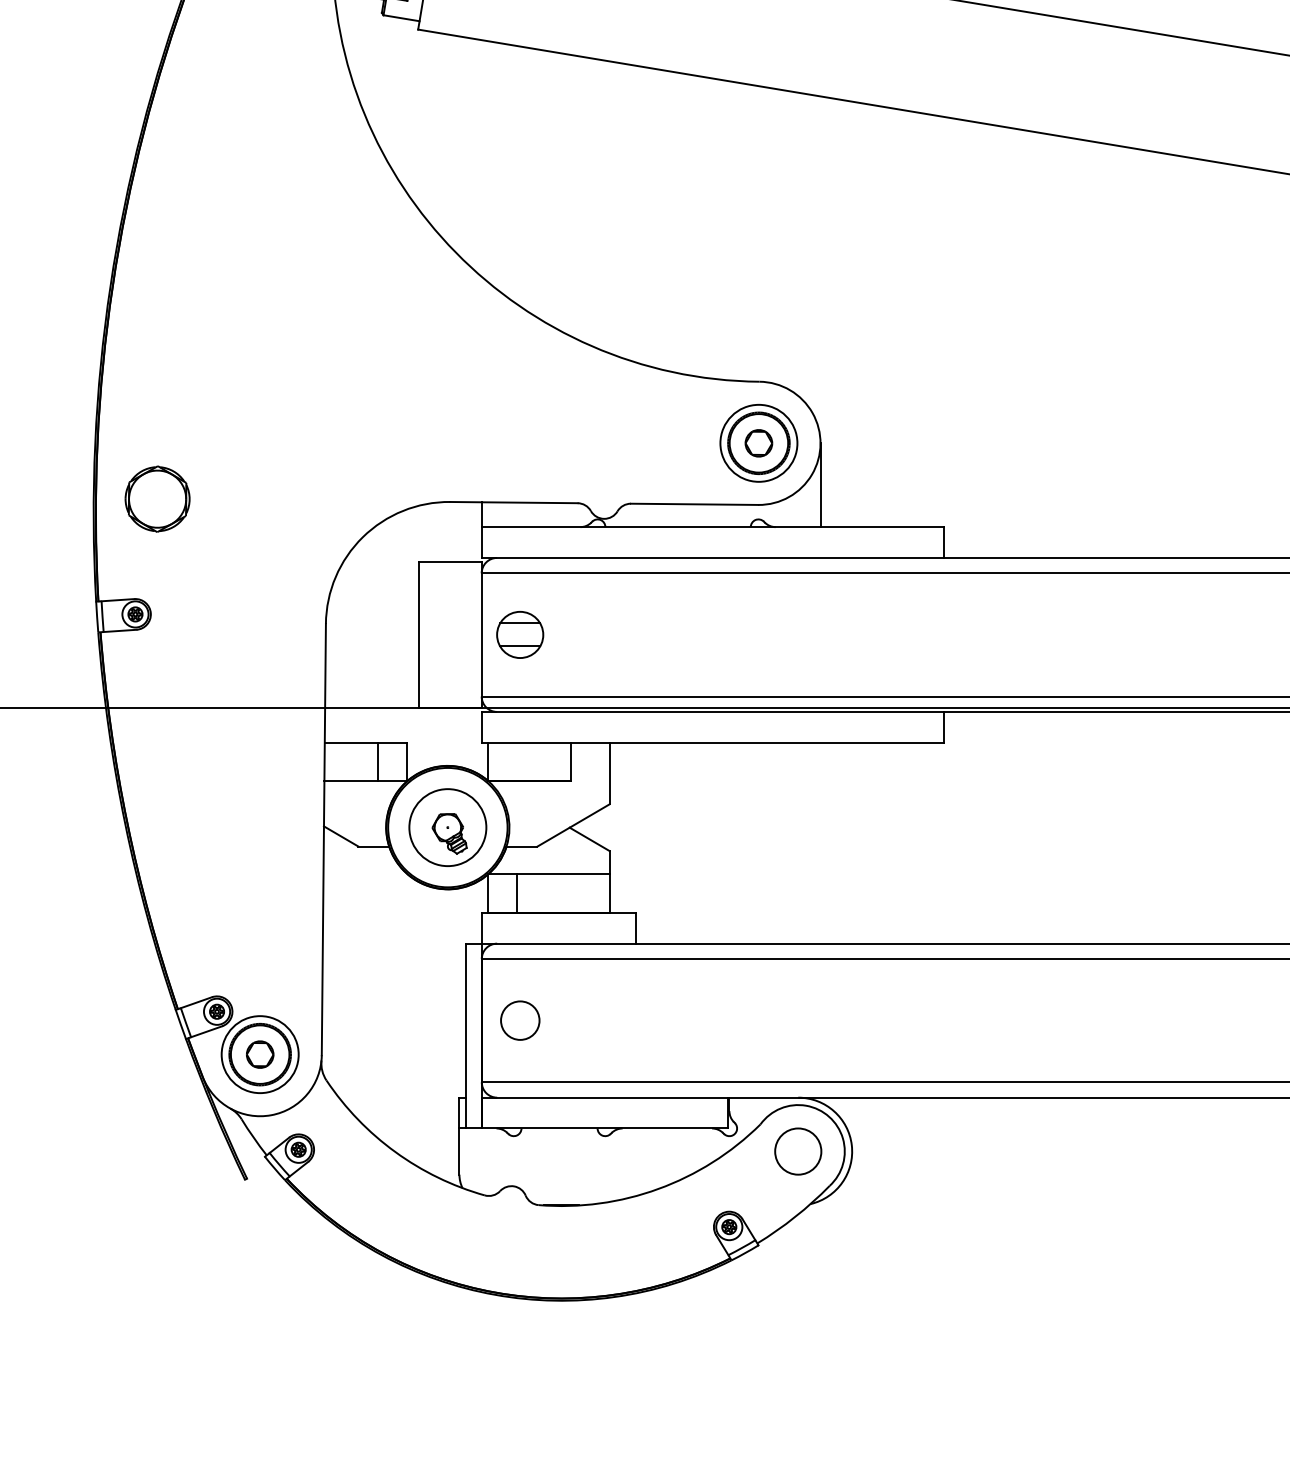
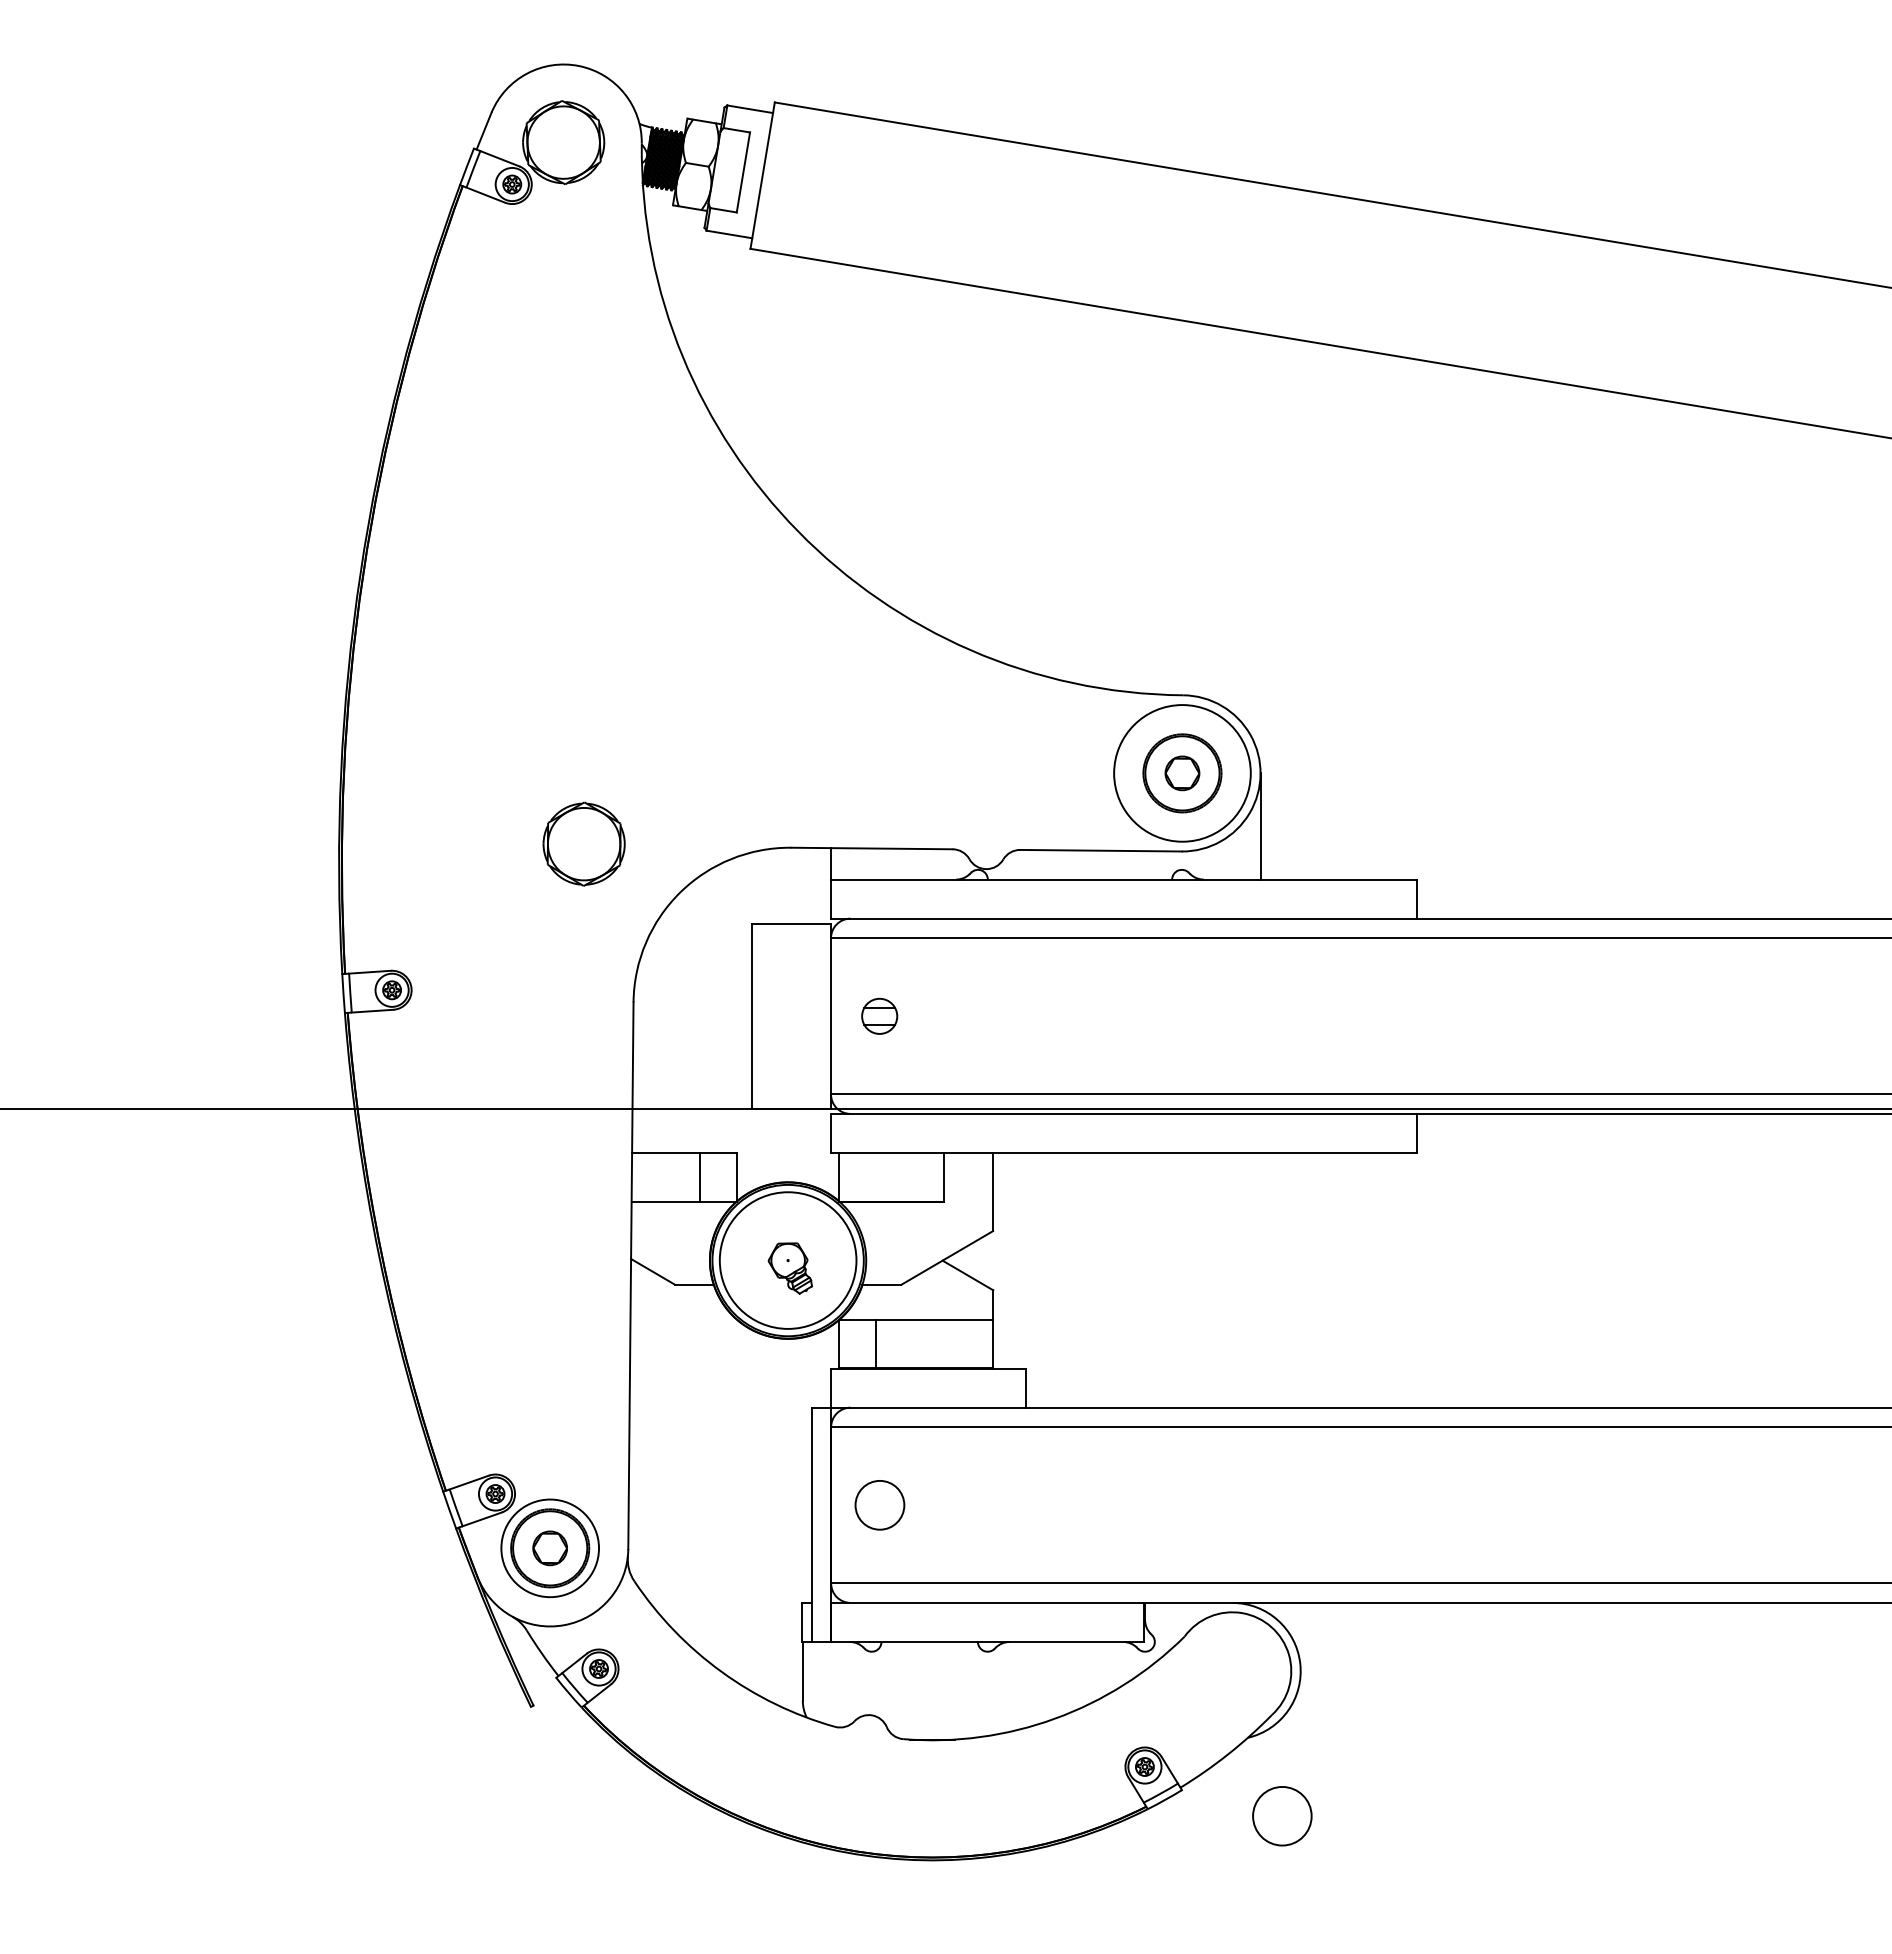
circle: (758, 443) -> (1182, 773), size x1.4
part: (157, 498) -> (583, 843), moved
part: (519, 635) -> (879, 1016), size x0.6
circle: (447, 827) -> (787, 1260), size x1.4
circle: (798, 1151) -> (1282, 1816), moved

